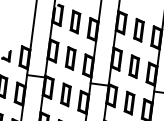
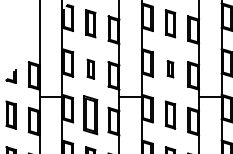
part: (70, 57) -> (90, 68), size x0.7
part: (134, 65) -> (170, 68), size x0.6
part: (65, 94) -> (90, 114), size x1.4

